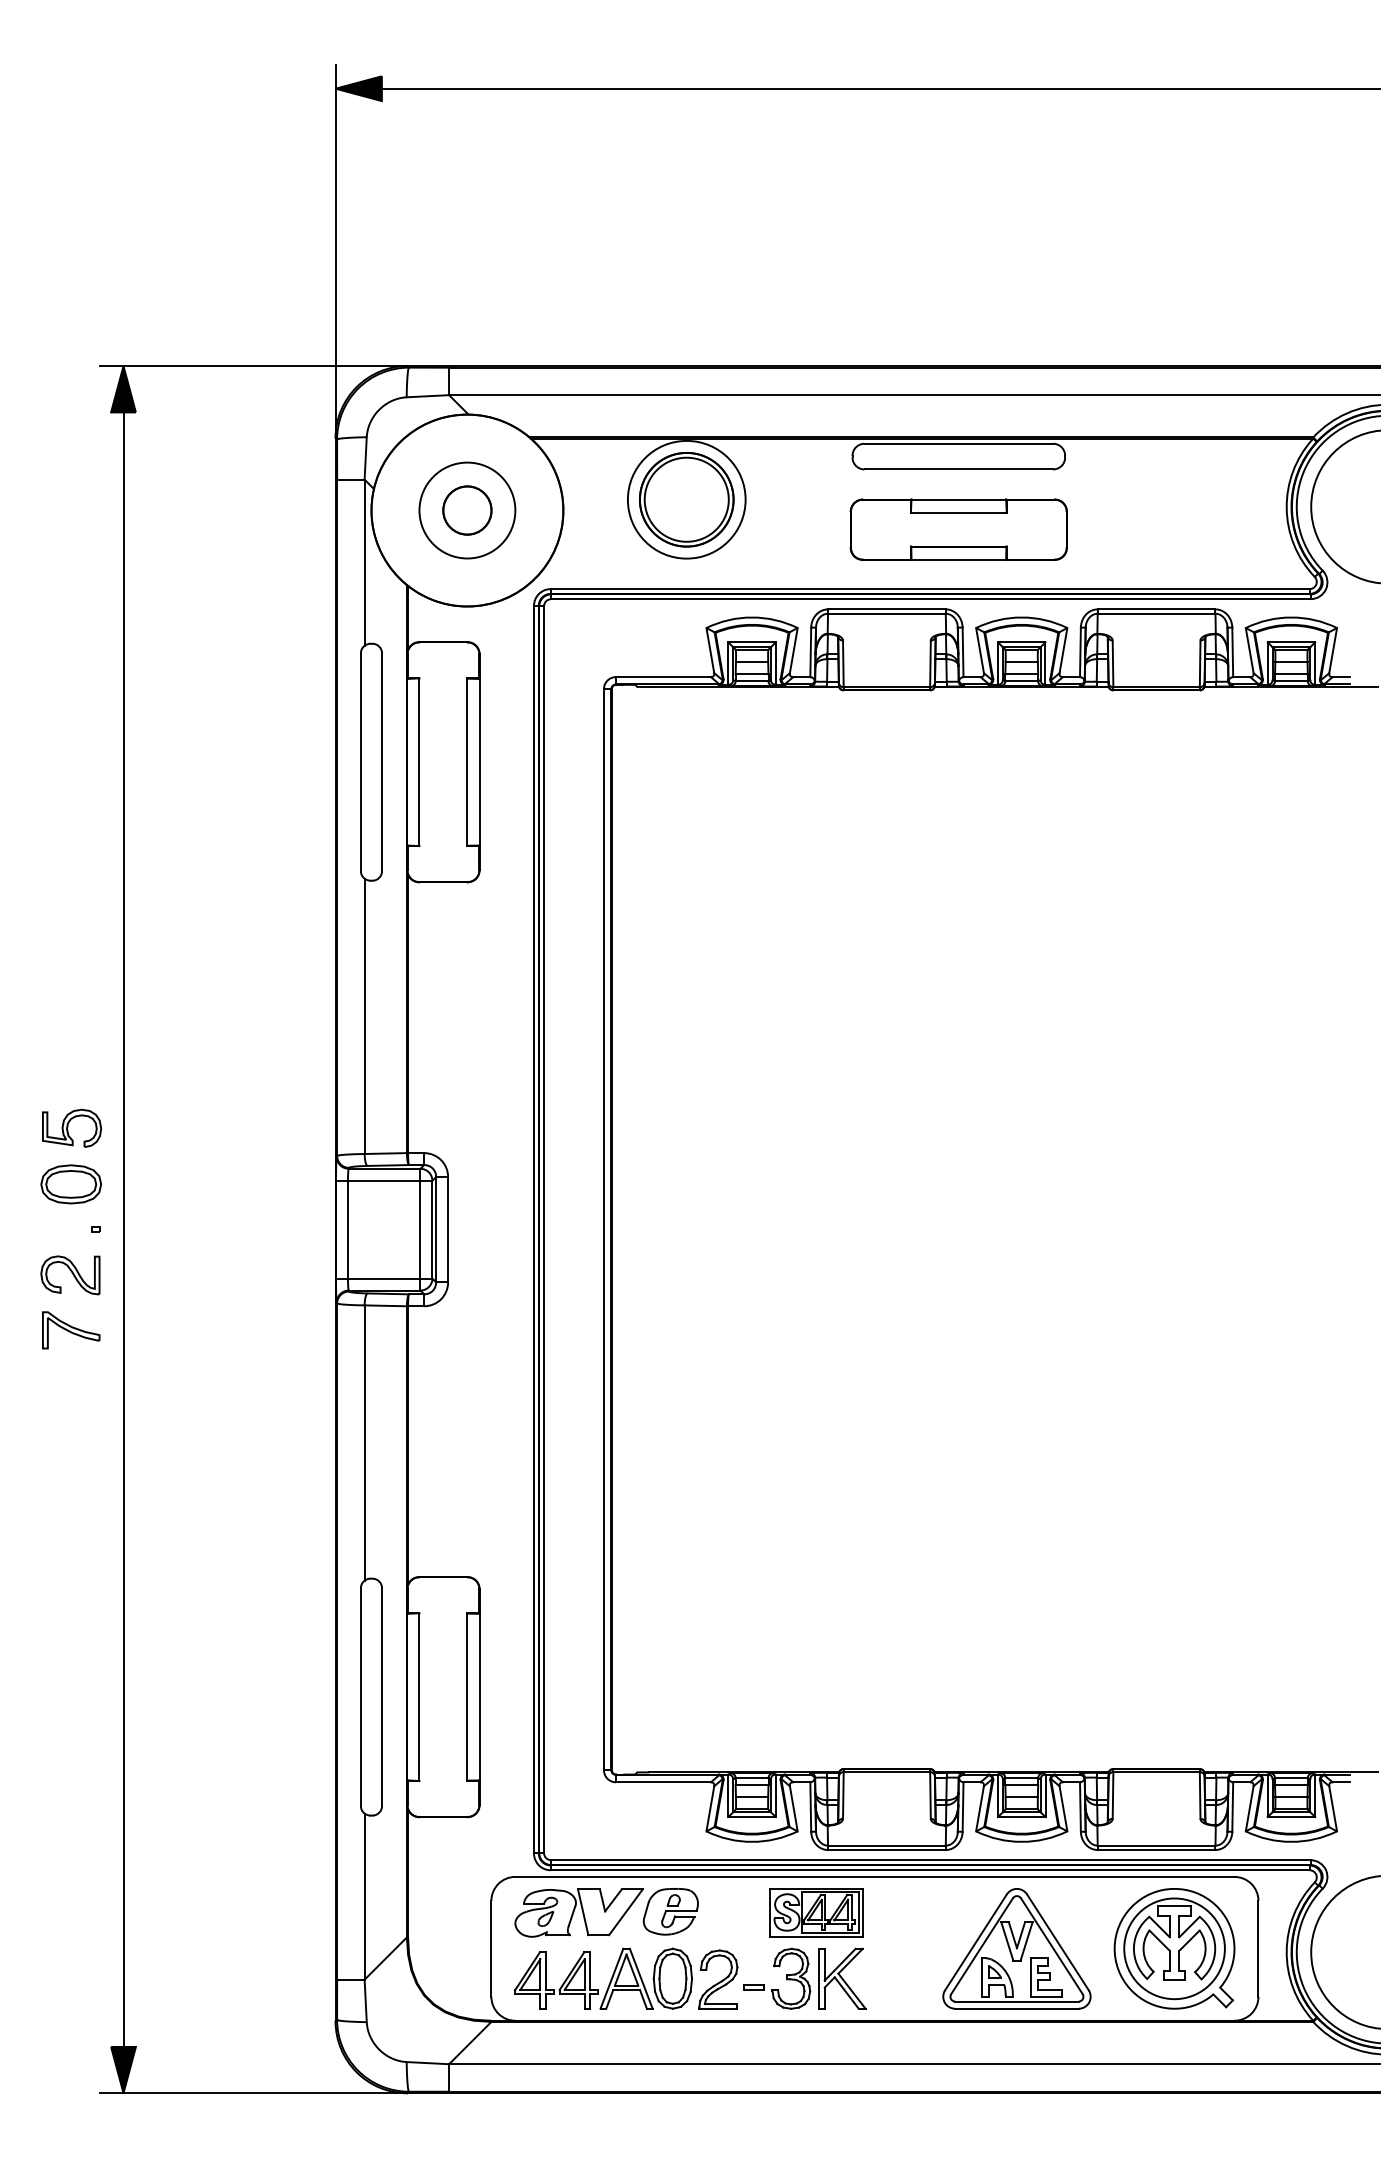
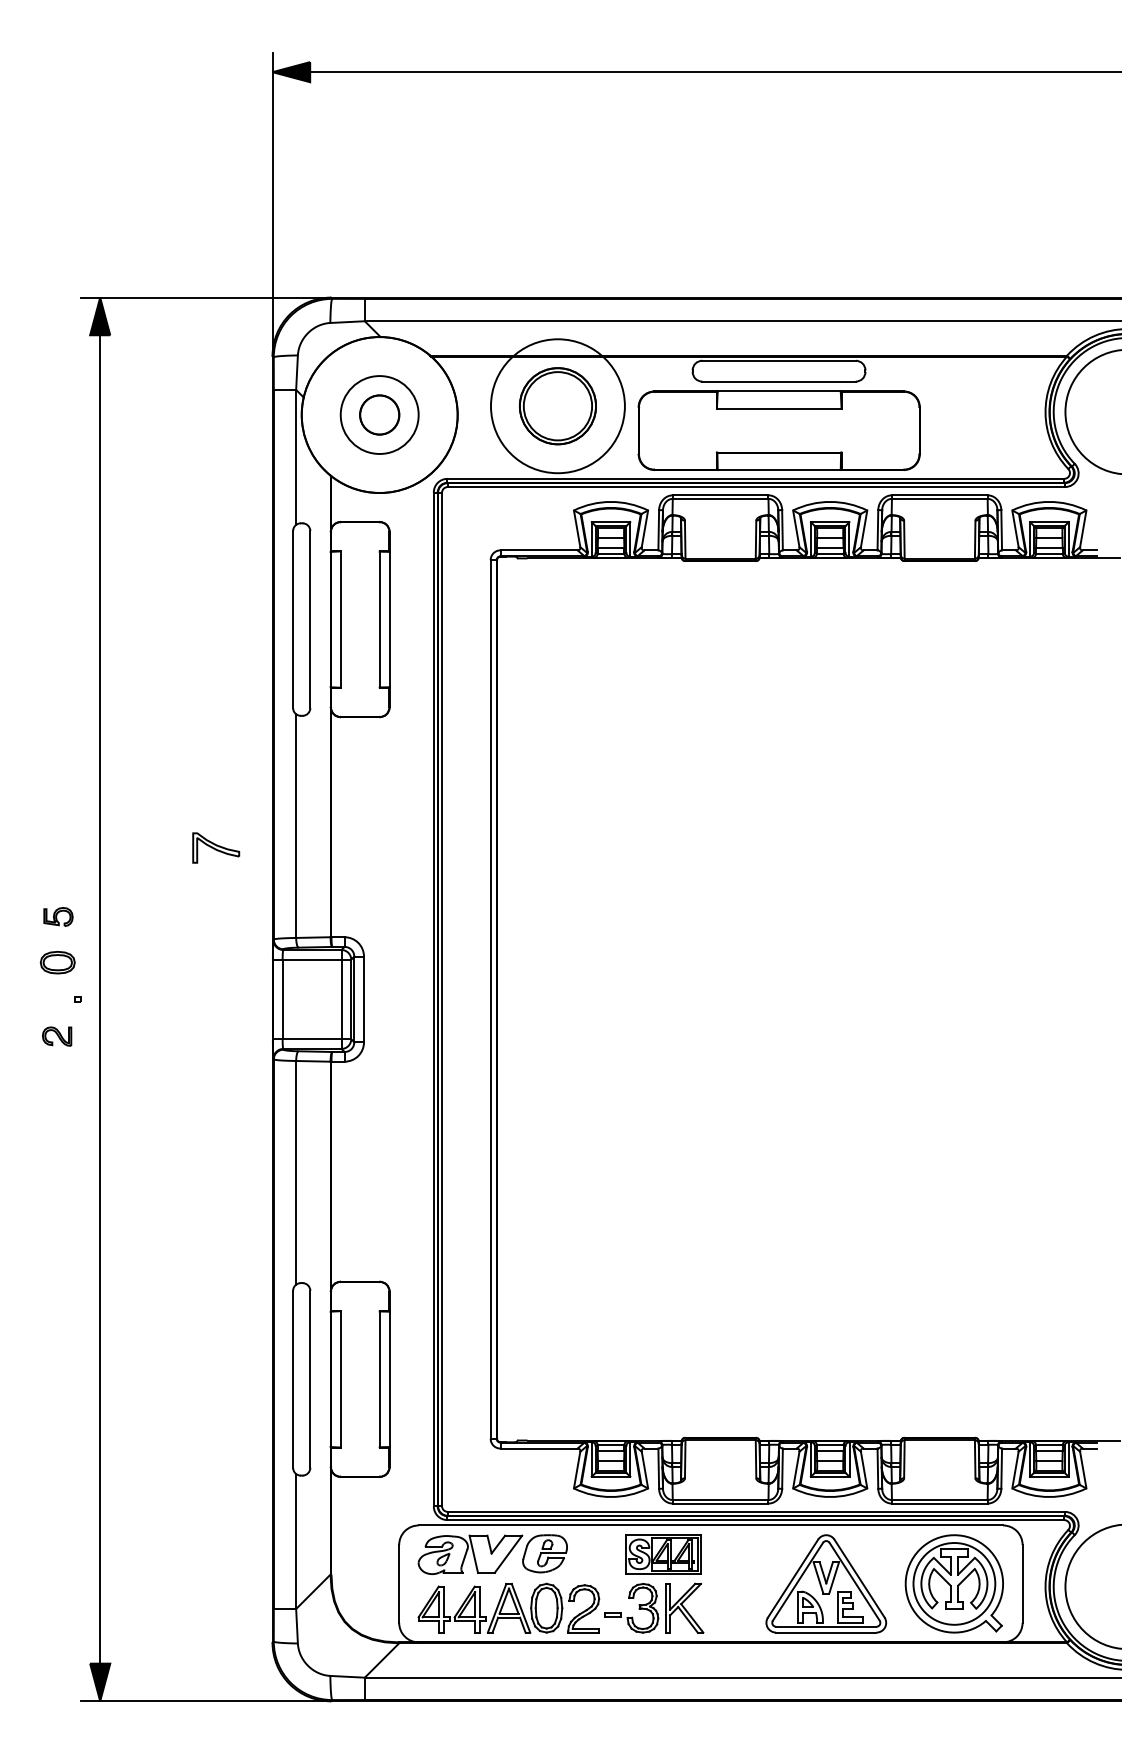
circle: (686, 499) -> (557, 406), size x1.4
part: (958, 529) -> (778, 430), size x1.6
part: (72, 1127) -> (58, 916), size x0.6
part: (71, 1184) -> (57, 962), size x0.7
part: (70, 1275) -> (57, 1036), size x0.6
part: (71, 1330) -> (216, 848), moved

